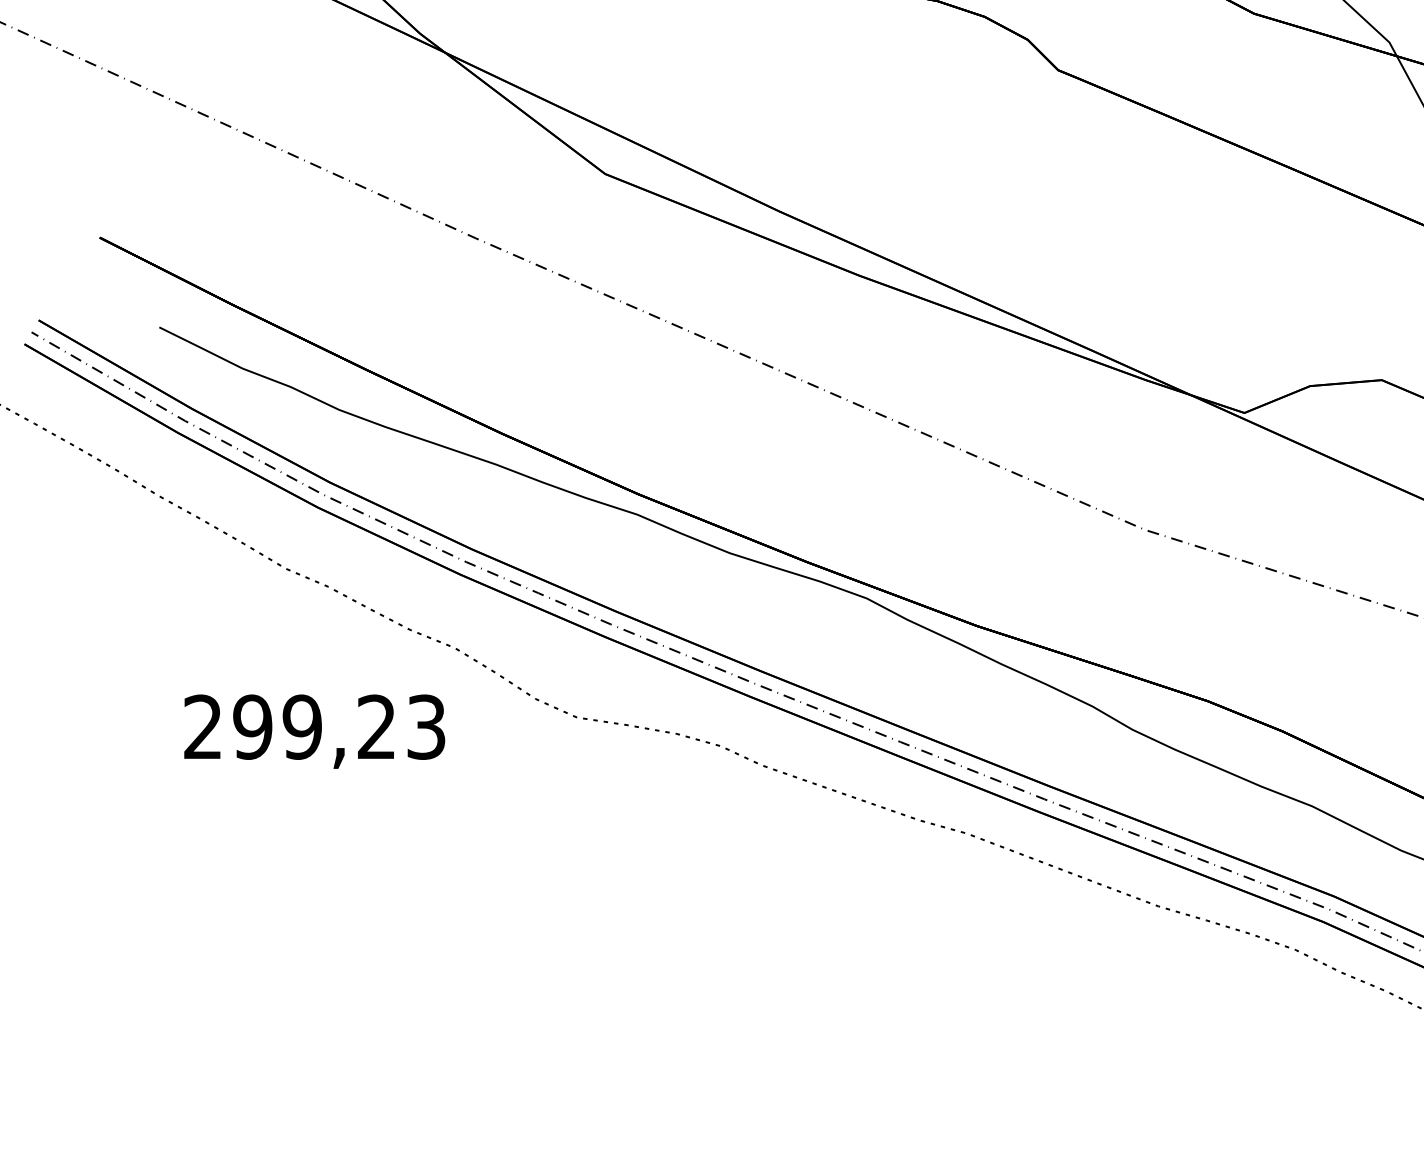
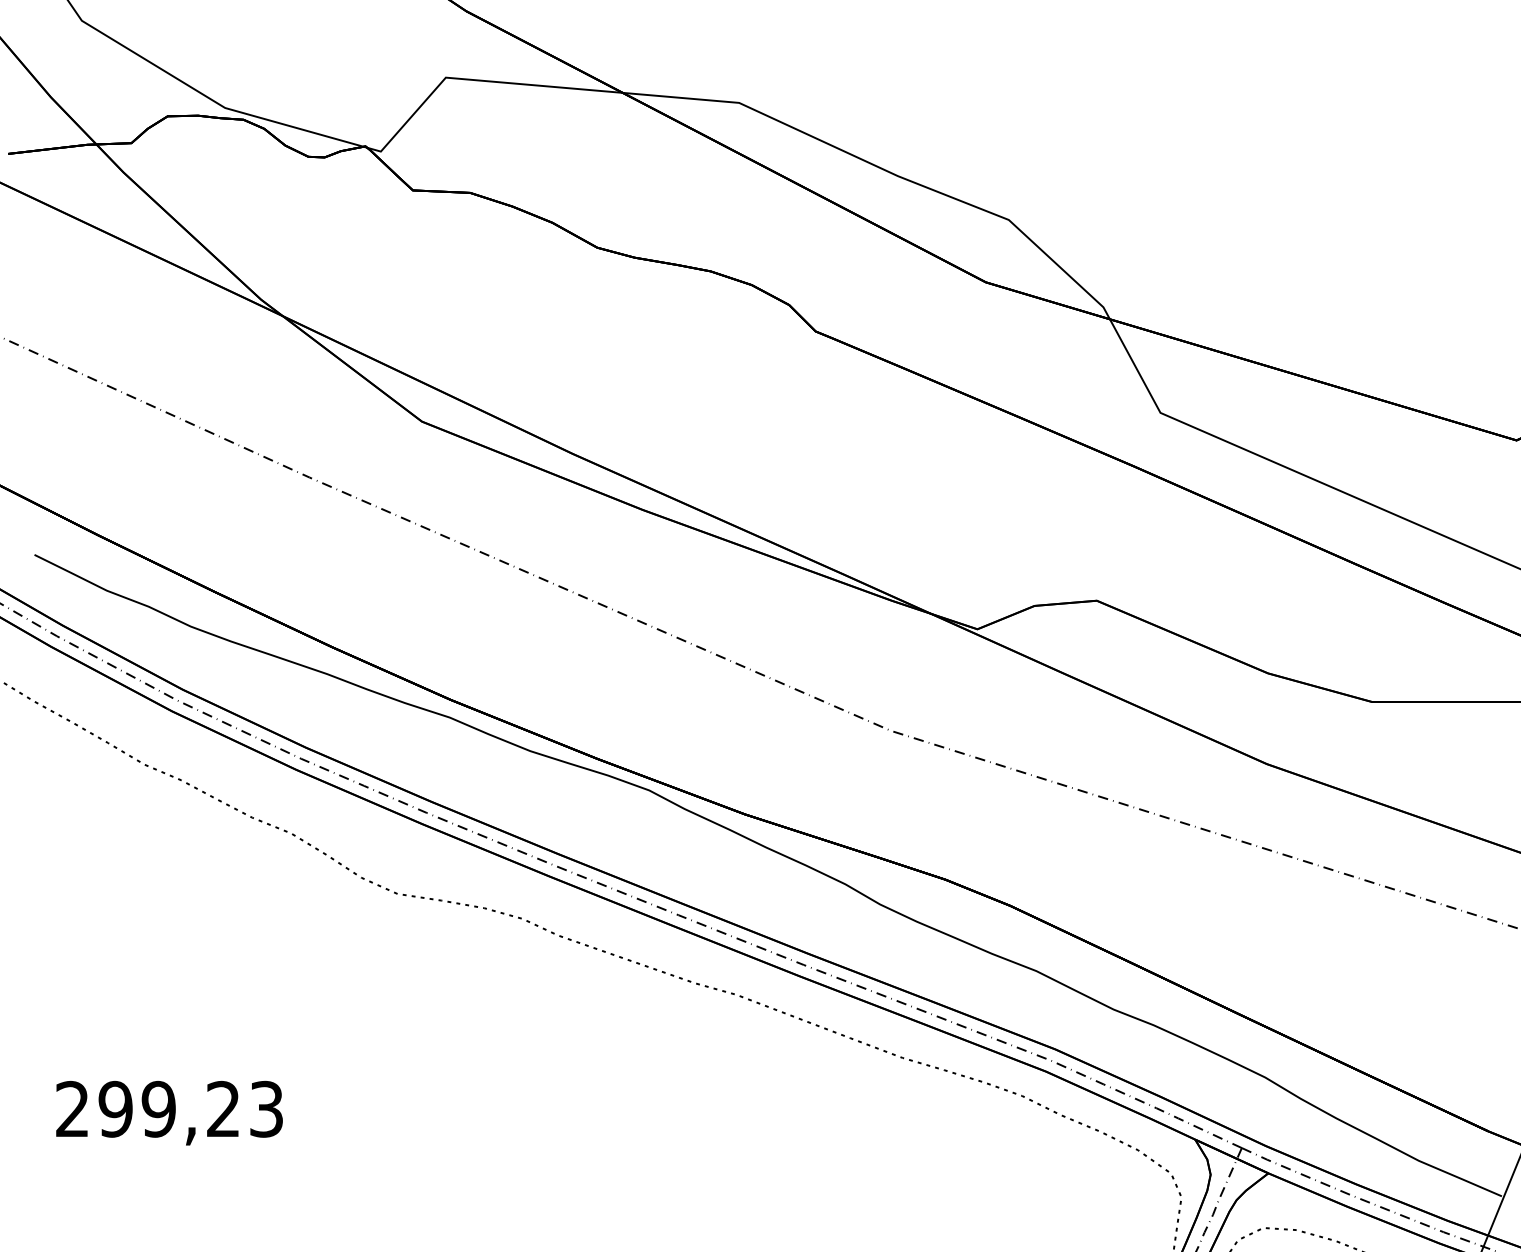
text: (314, 732) -> (169, 1113), moved

